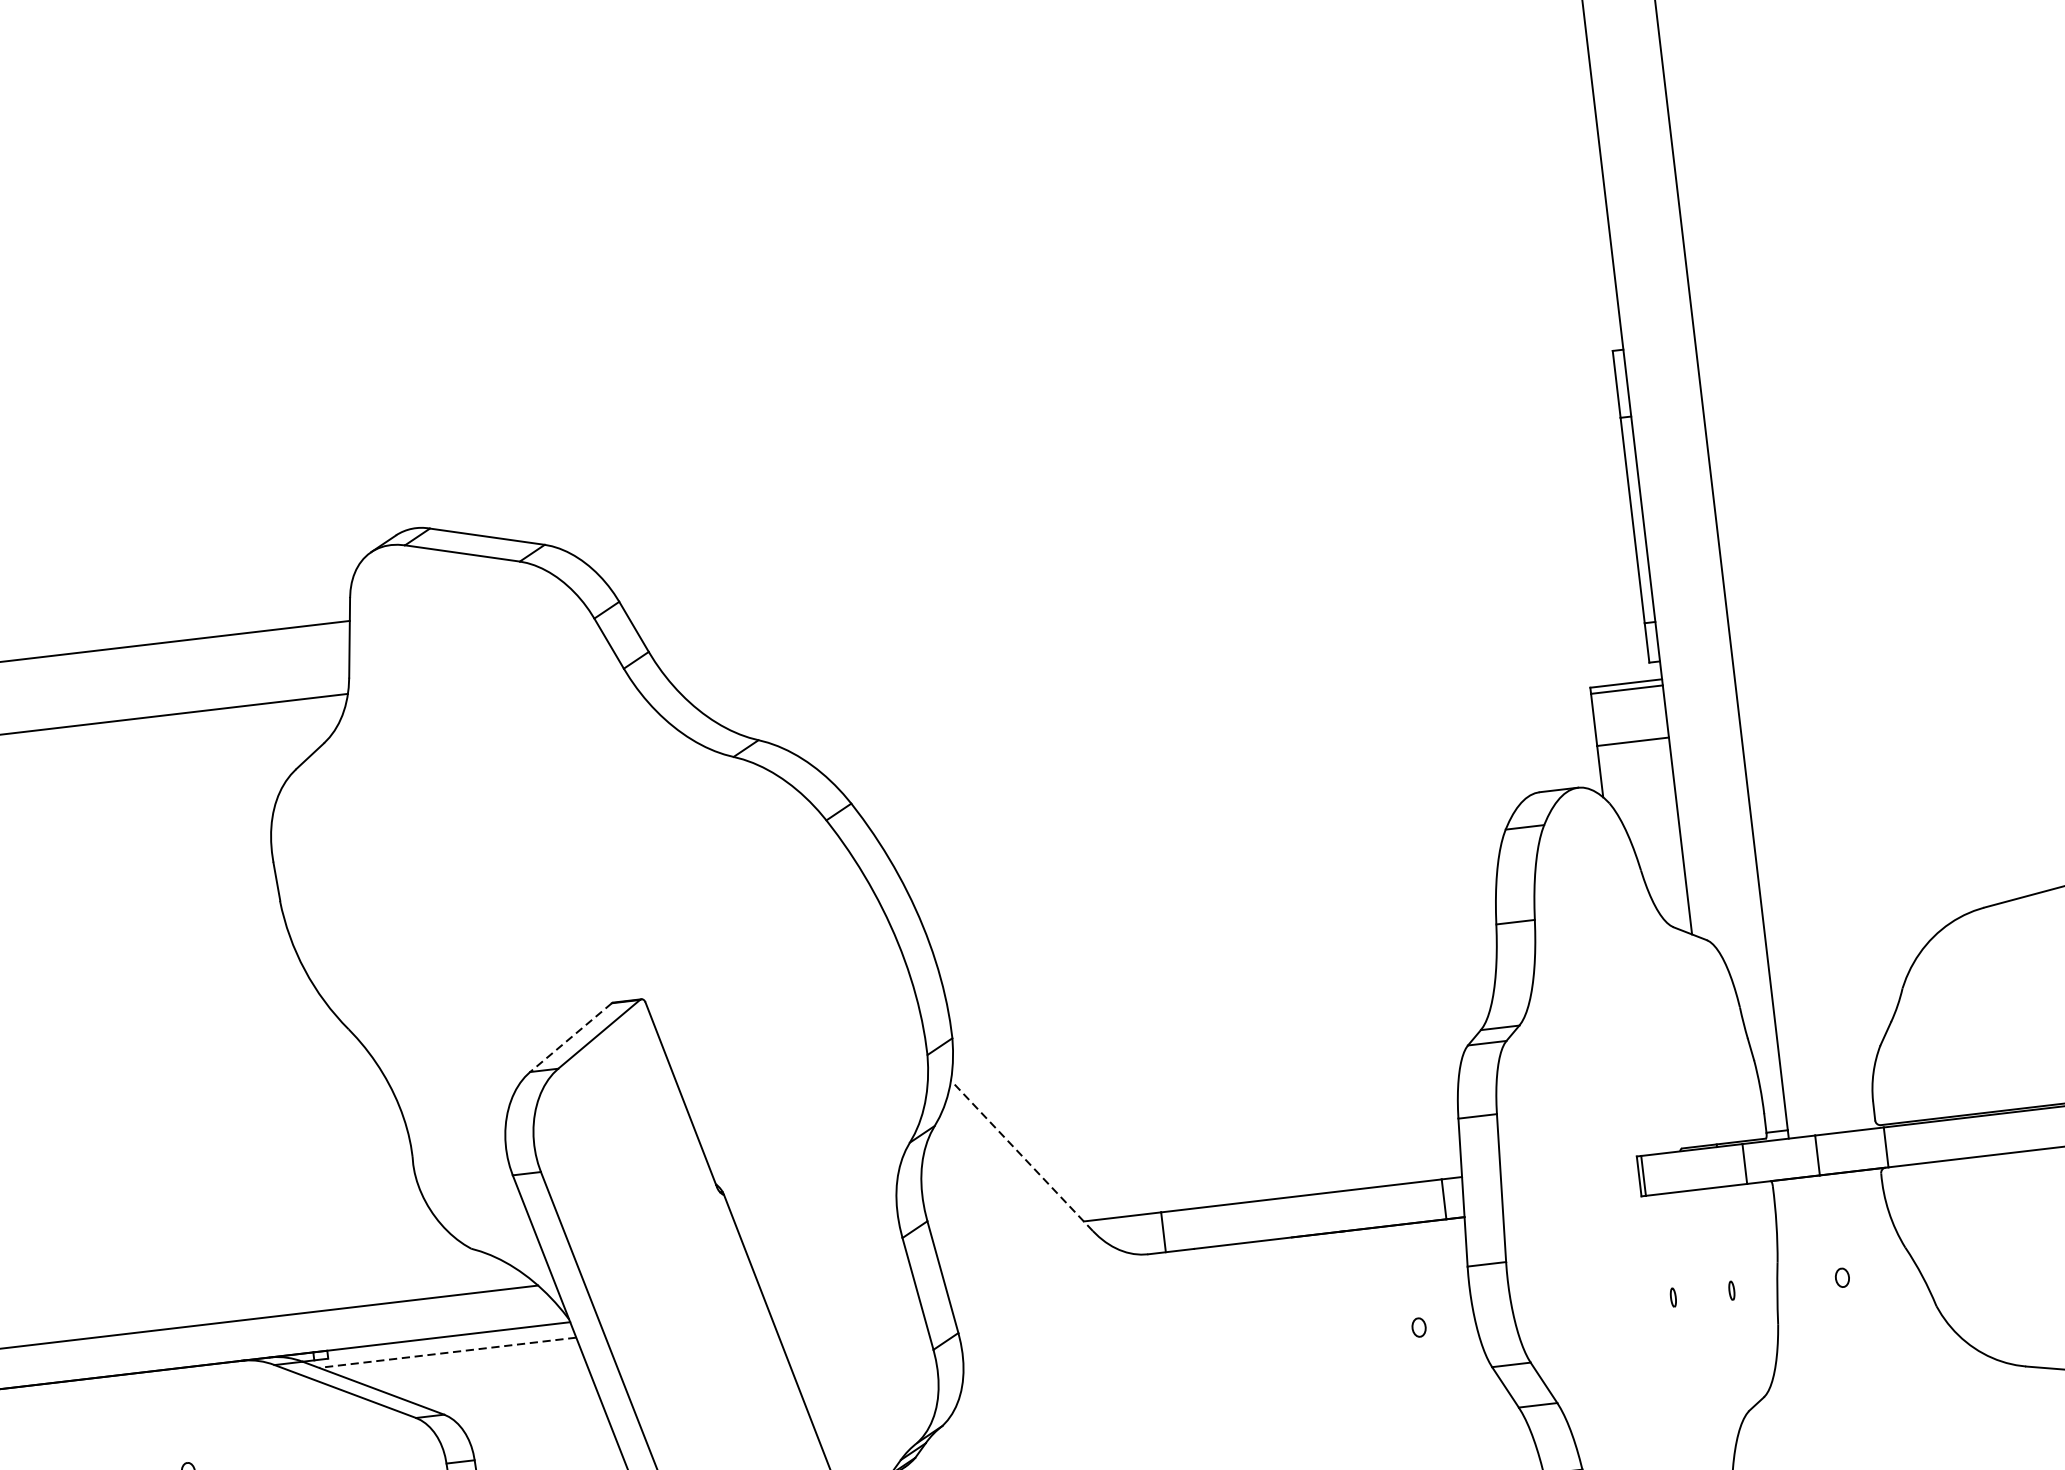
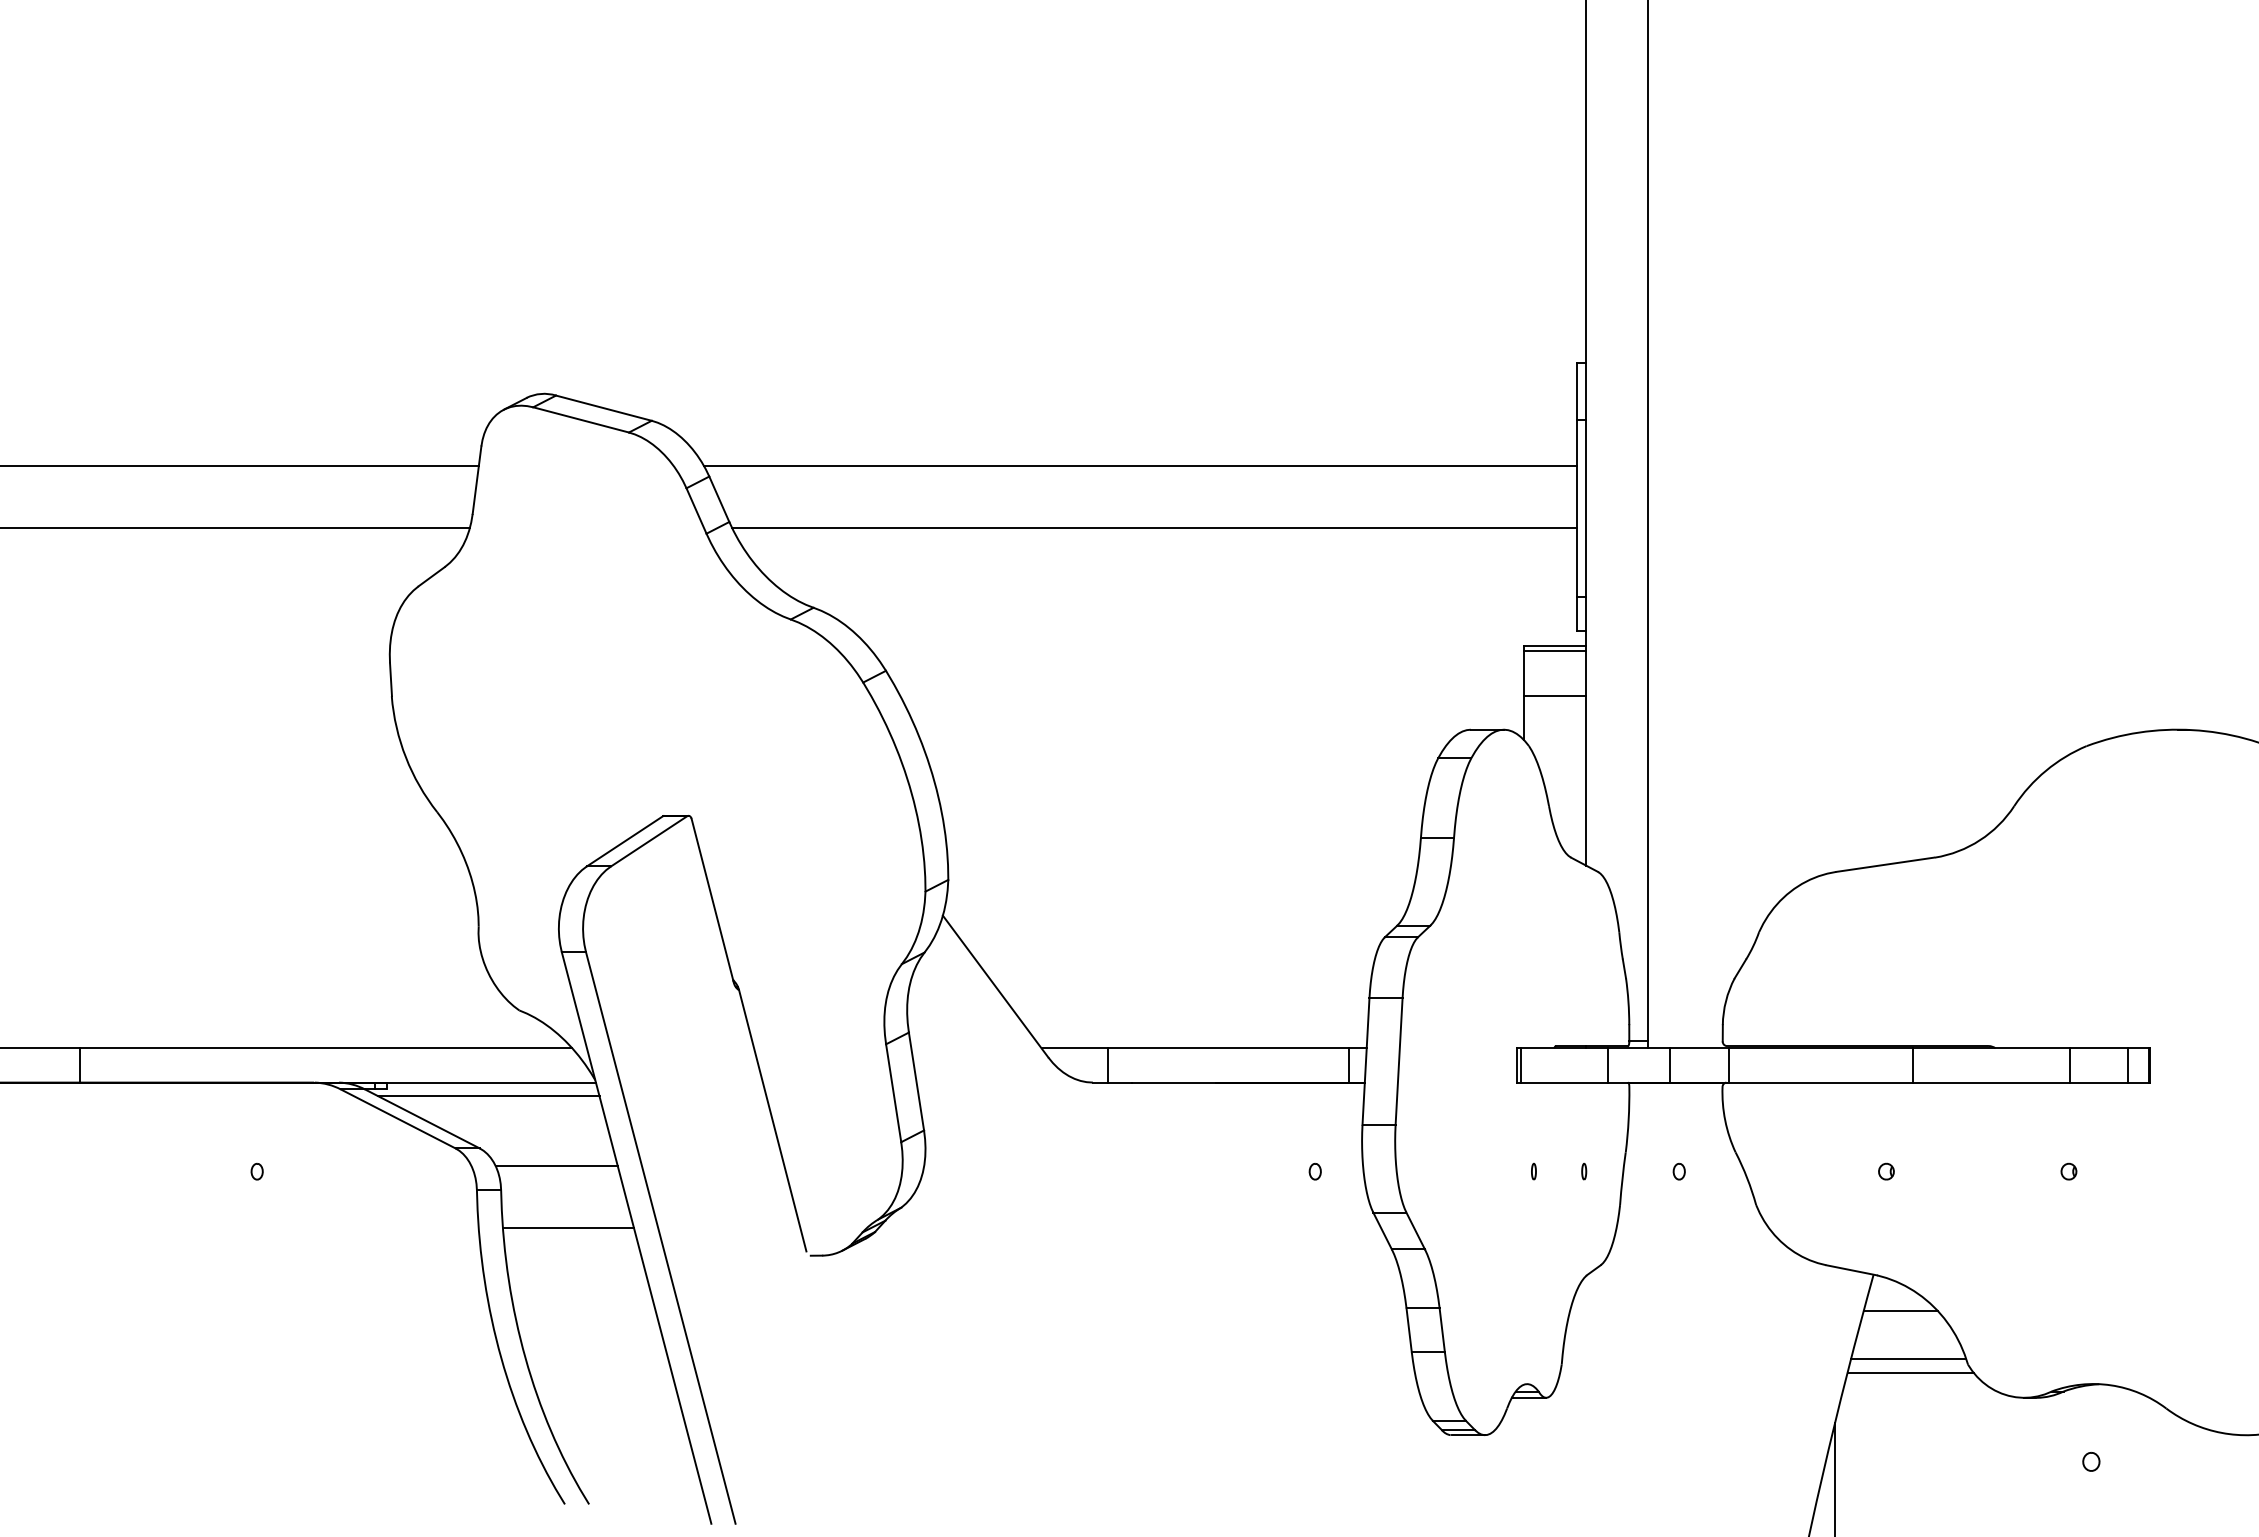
line: (1118, 530) -> (1139, 465), added
line: (1142, 600) -> (1153, 527), added
line: (570, 1037) -> (624, 841), dashed -> solid
line: (1021, 1155) -> (995, 986), dashed -> solid
line: (447, 1353) -> (488, 1096), dashed -> solid
line: (535, 1425) -> (556, 1166), added

